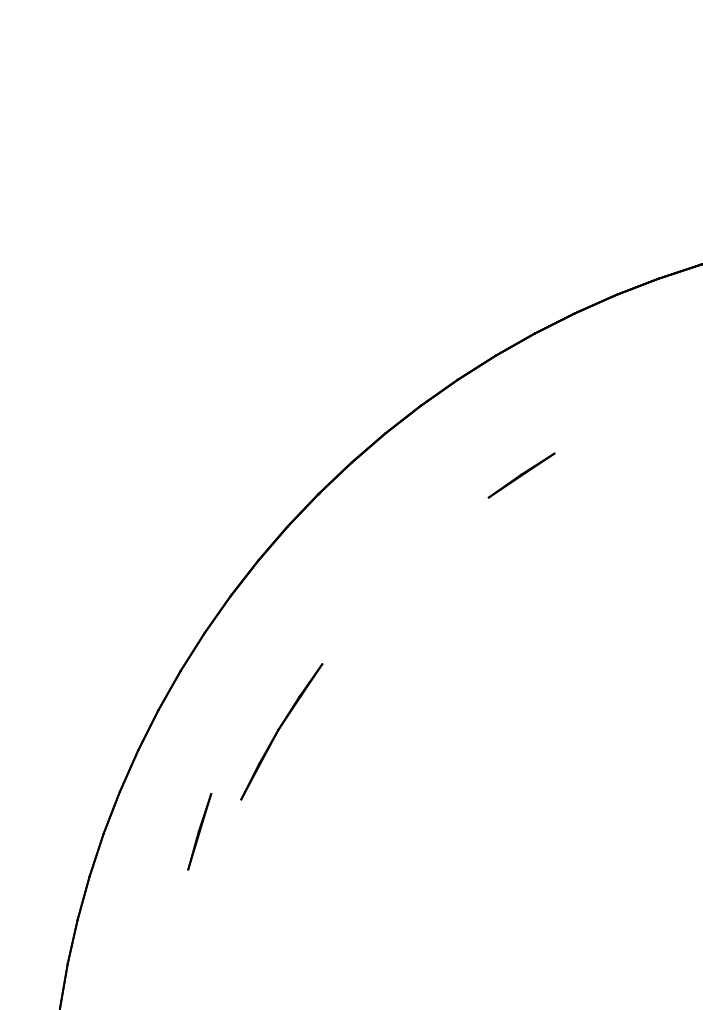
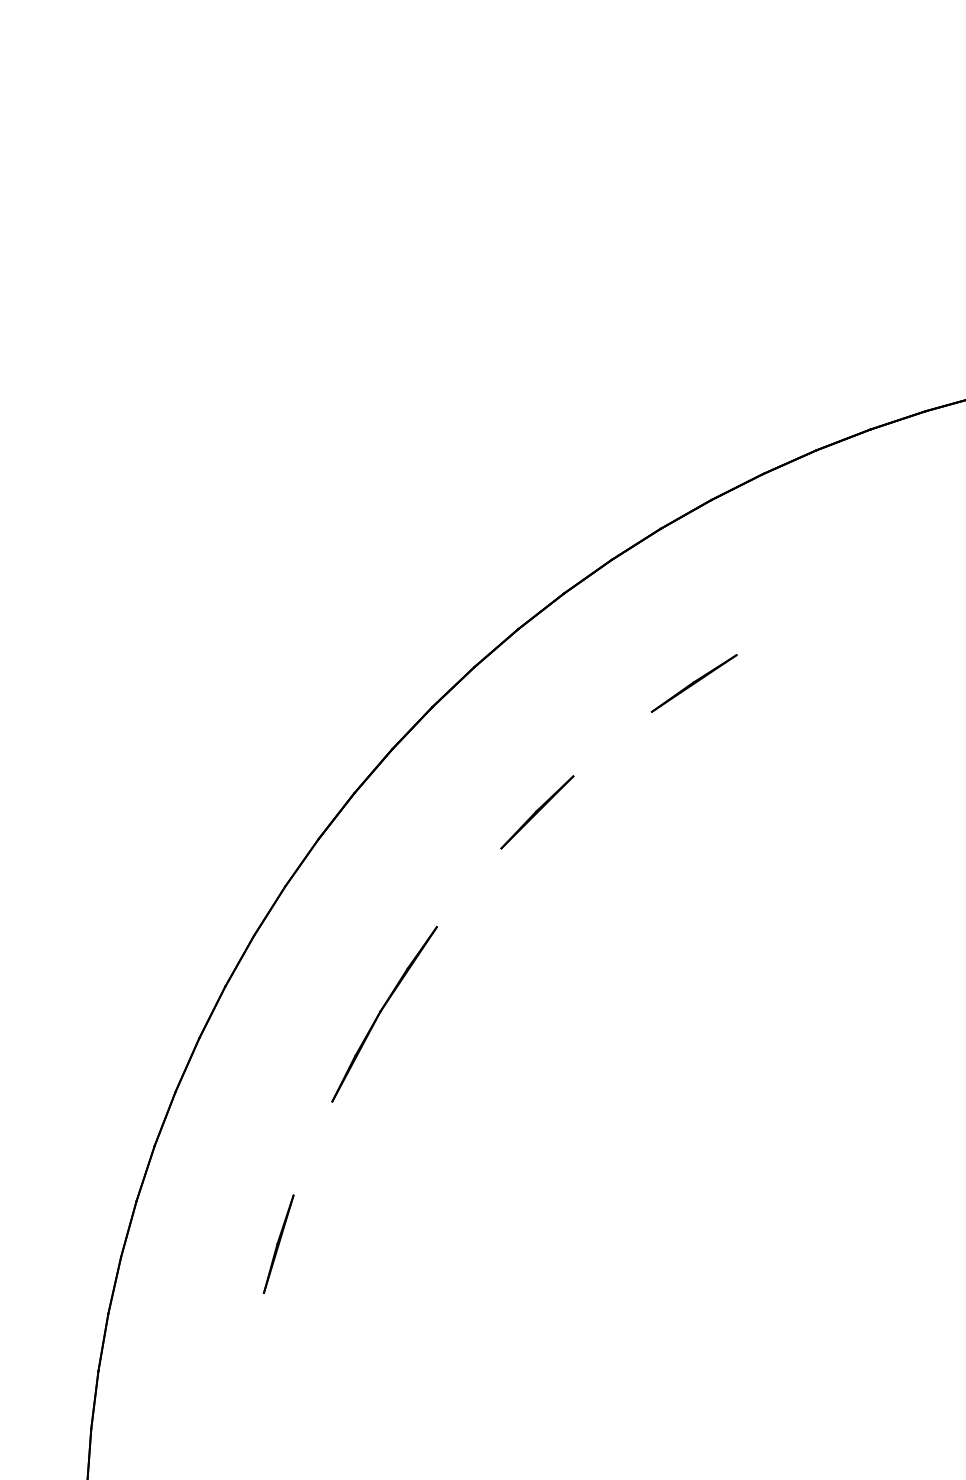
line: (400, 575) -> (537, 812), added
line: (199, 831) -> (278, 1243), moved

